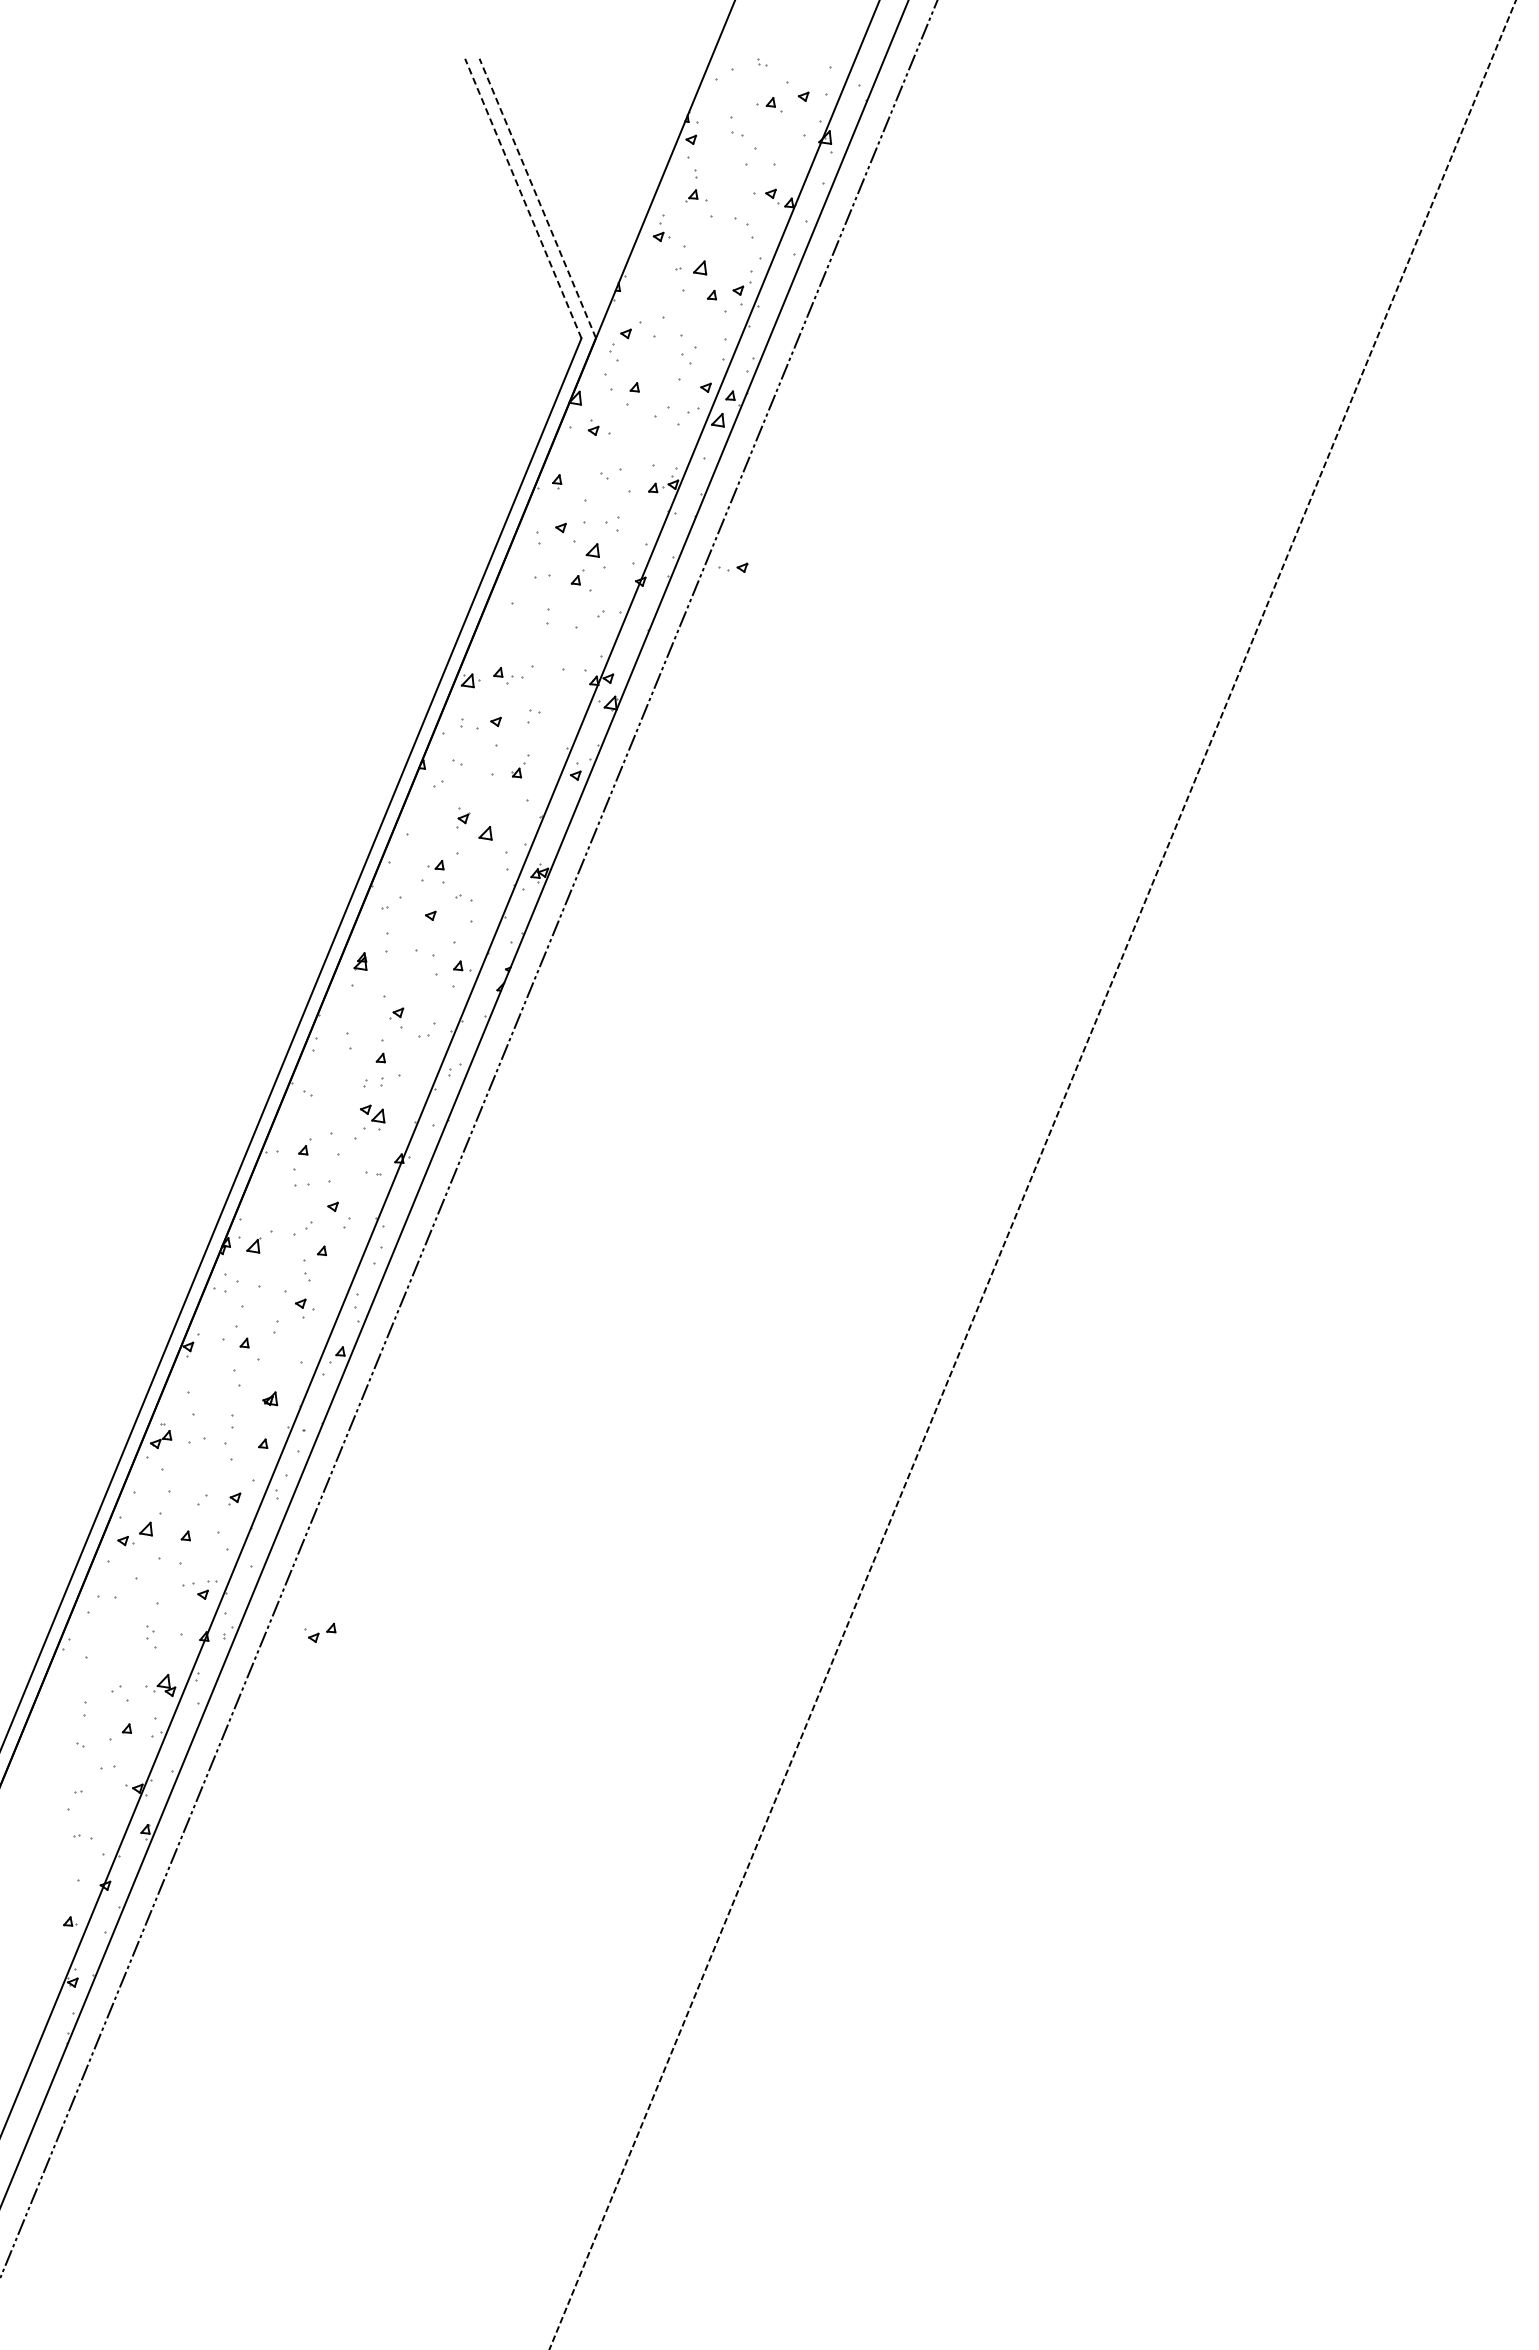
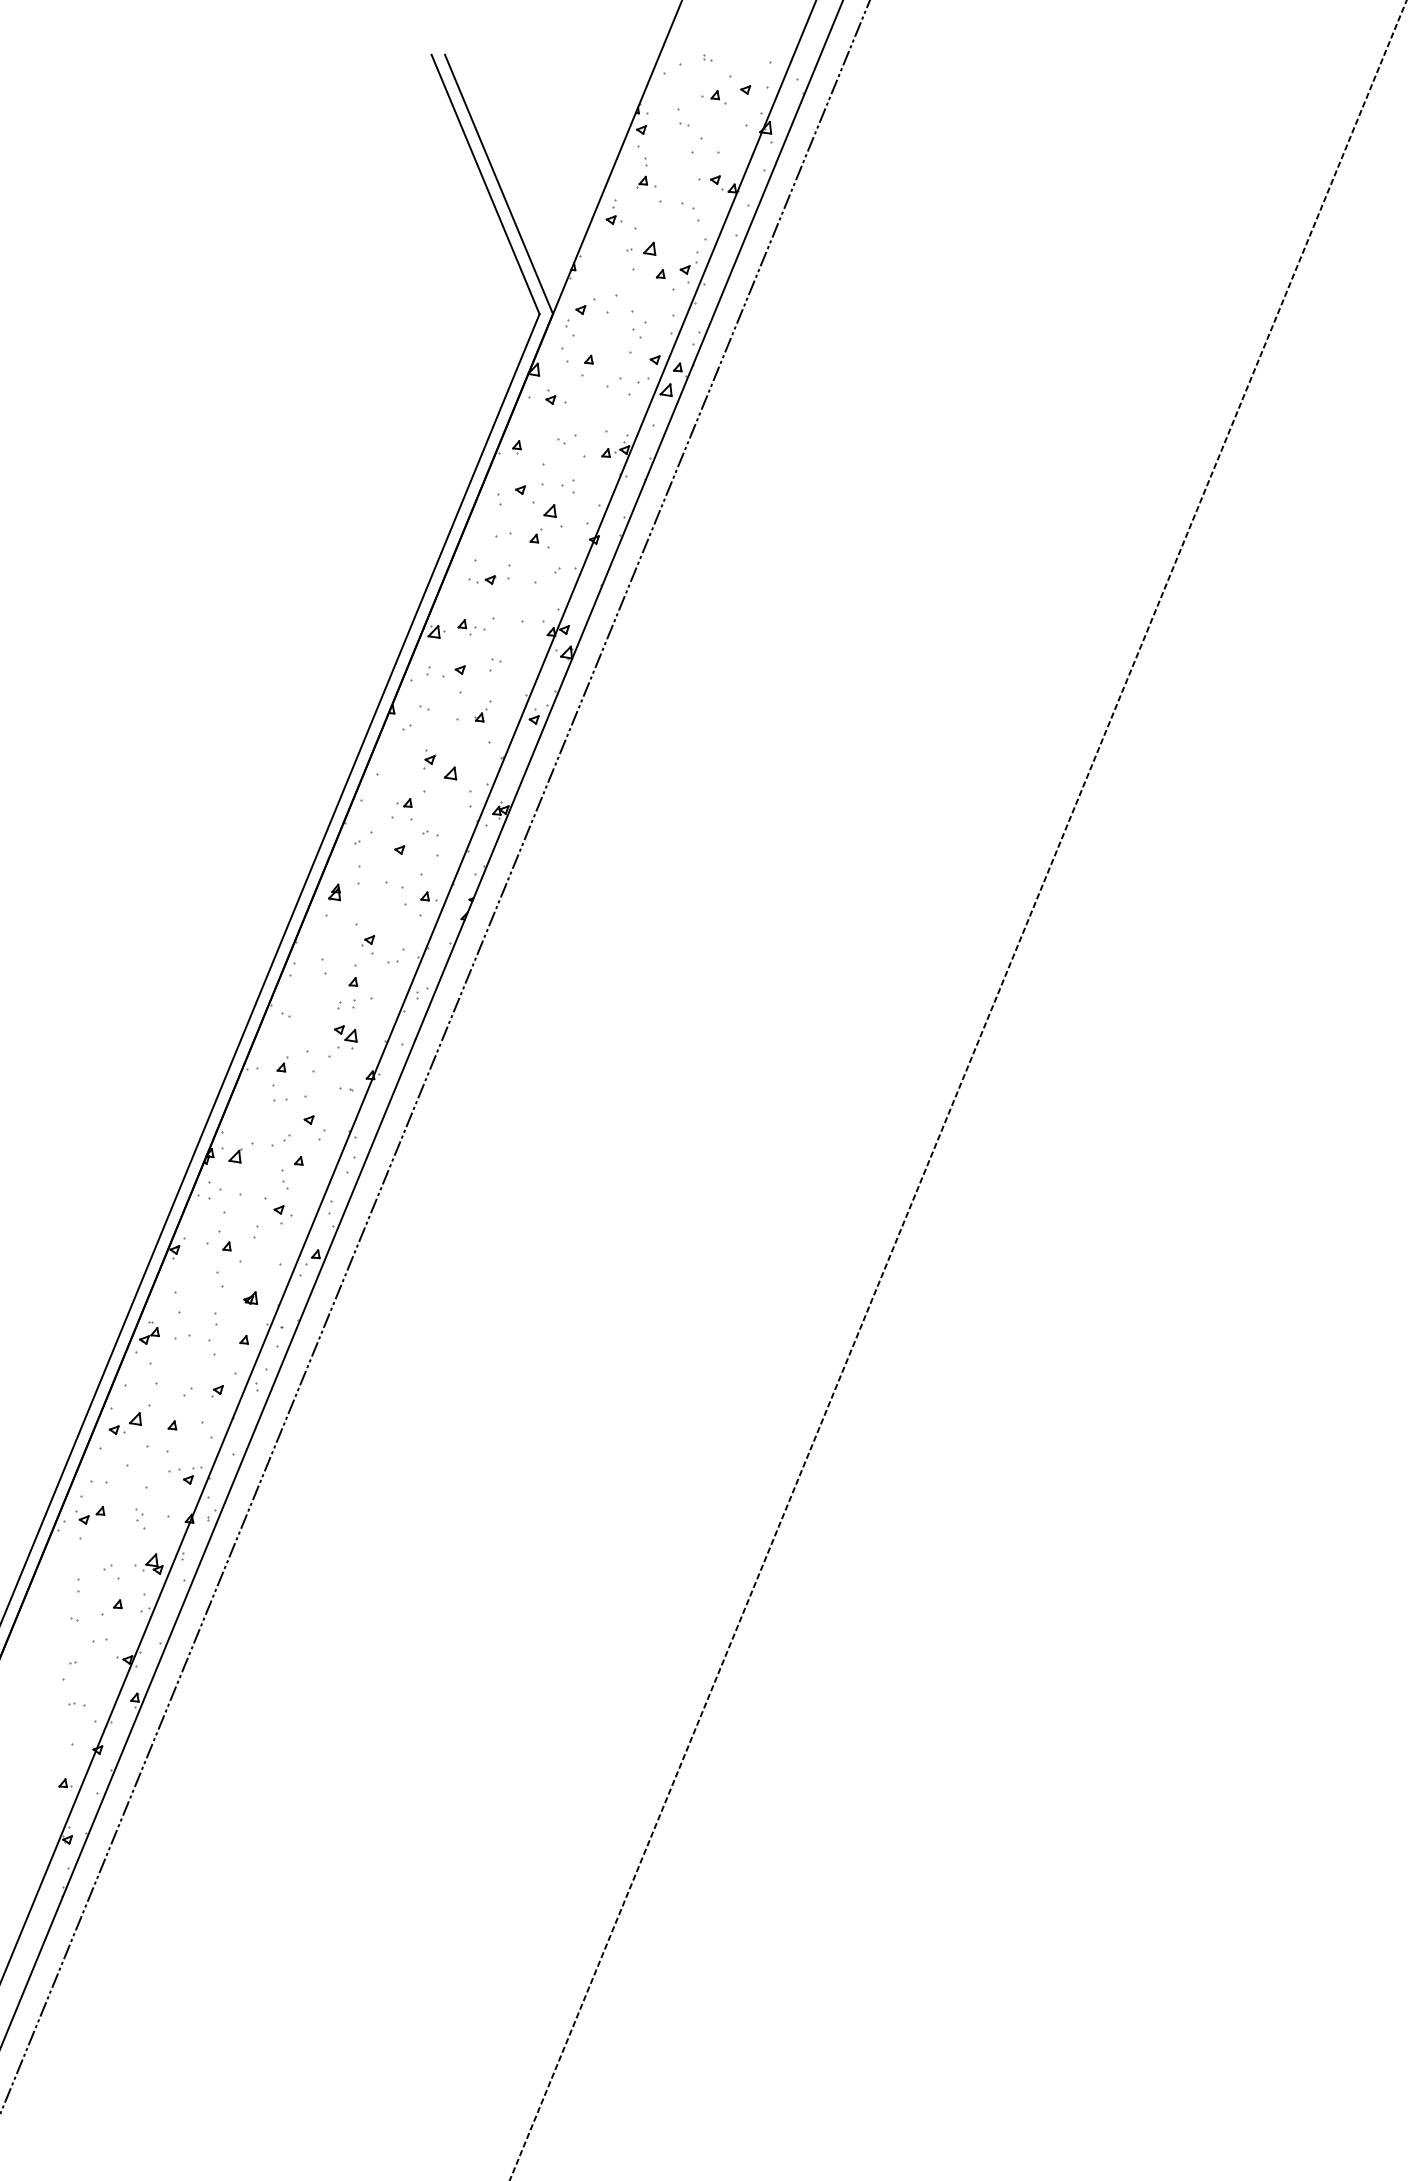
line: (537, 197) -> (498, 183), dashed -> solid
line: (523, 198) -> (485, 184), dashed -> solid
part: (733, 567) -> (482, 579), moved
part: (320, 1632) -> (90, 1515), moved

